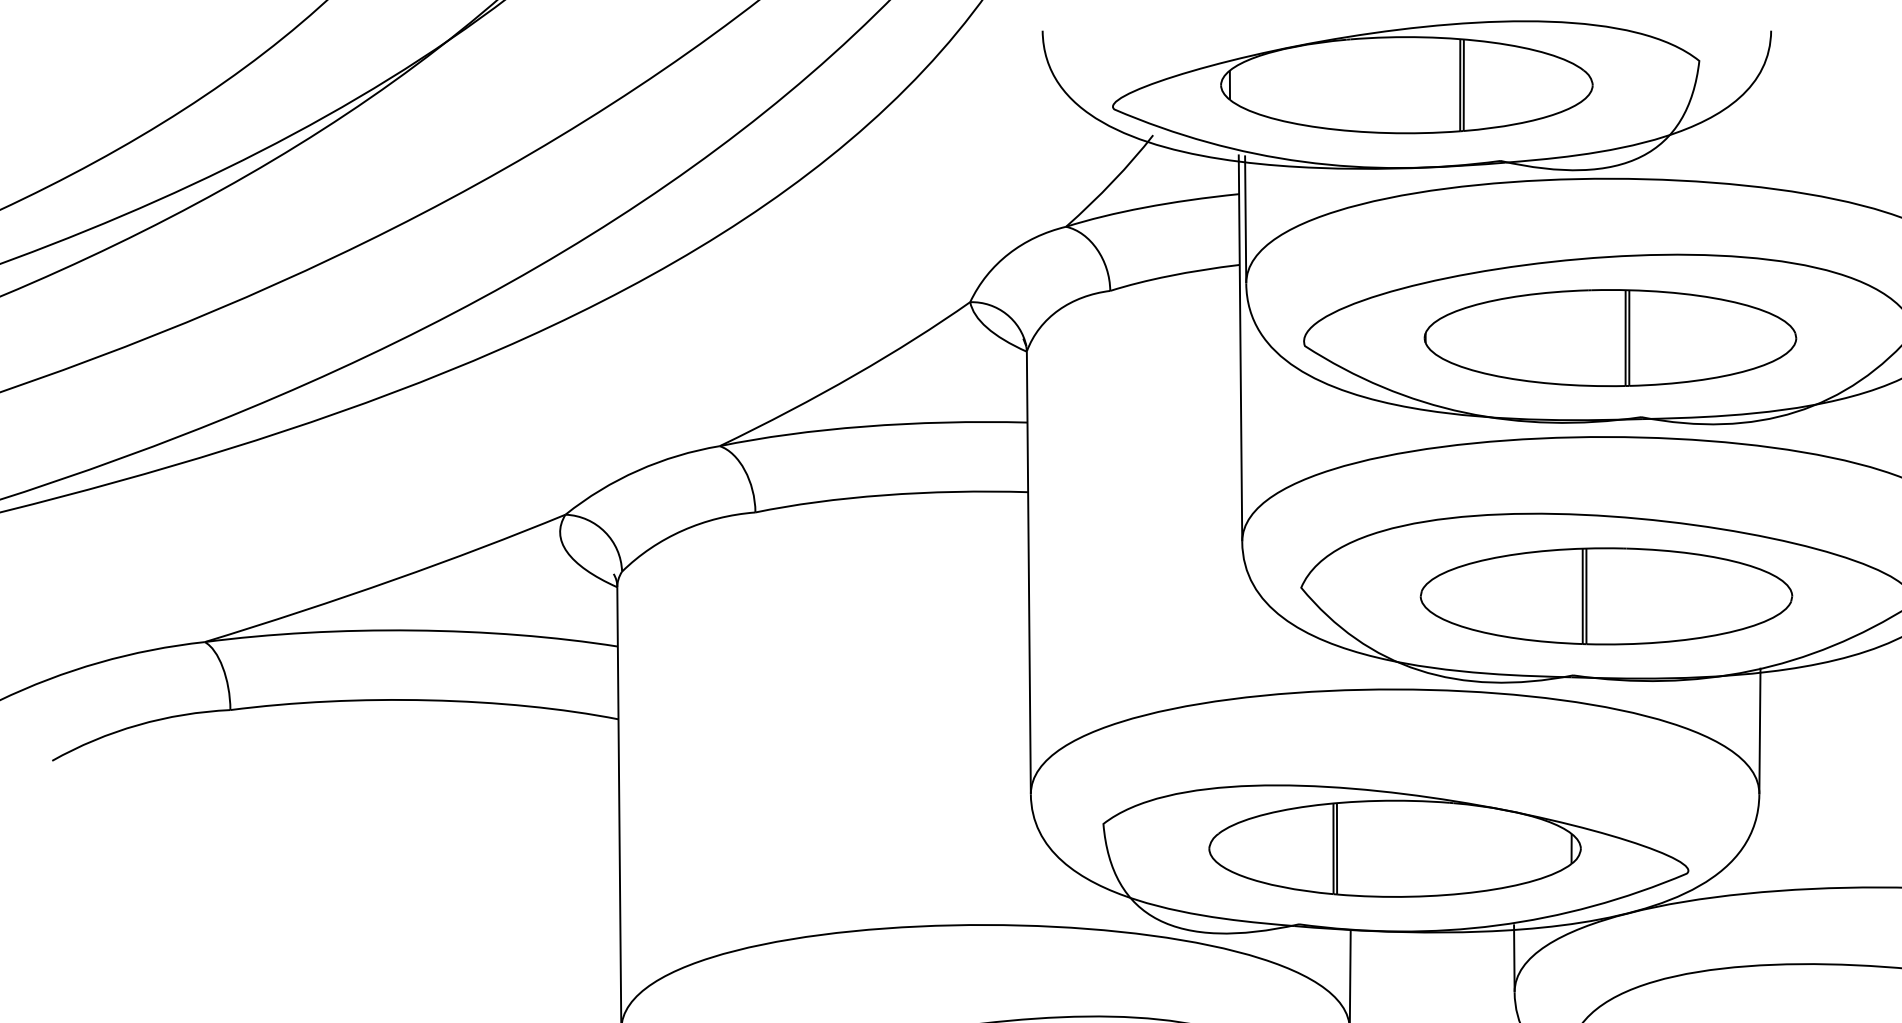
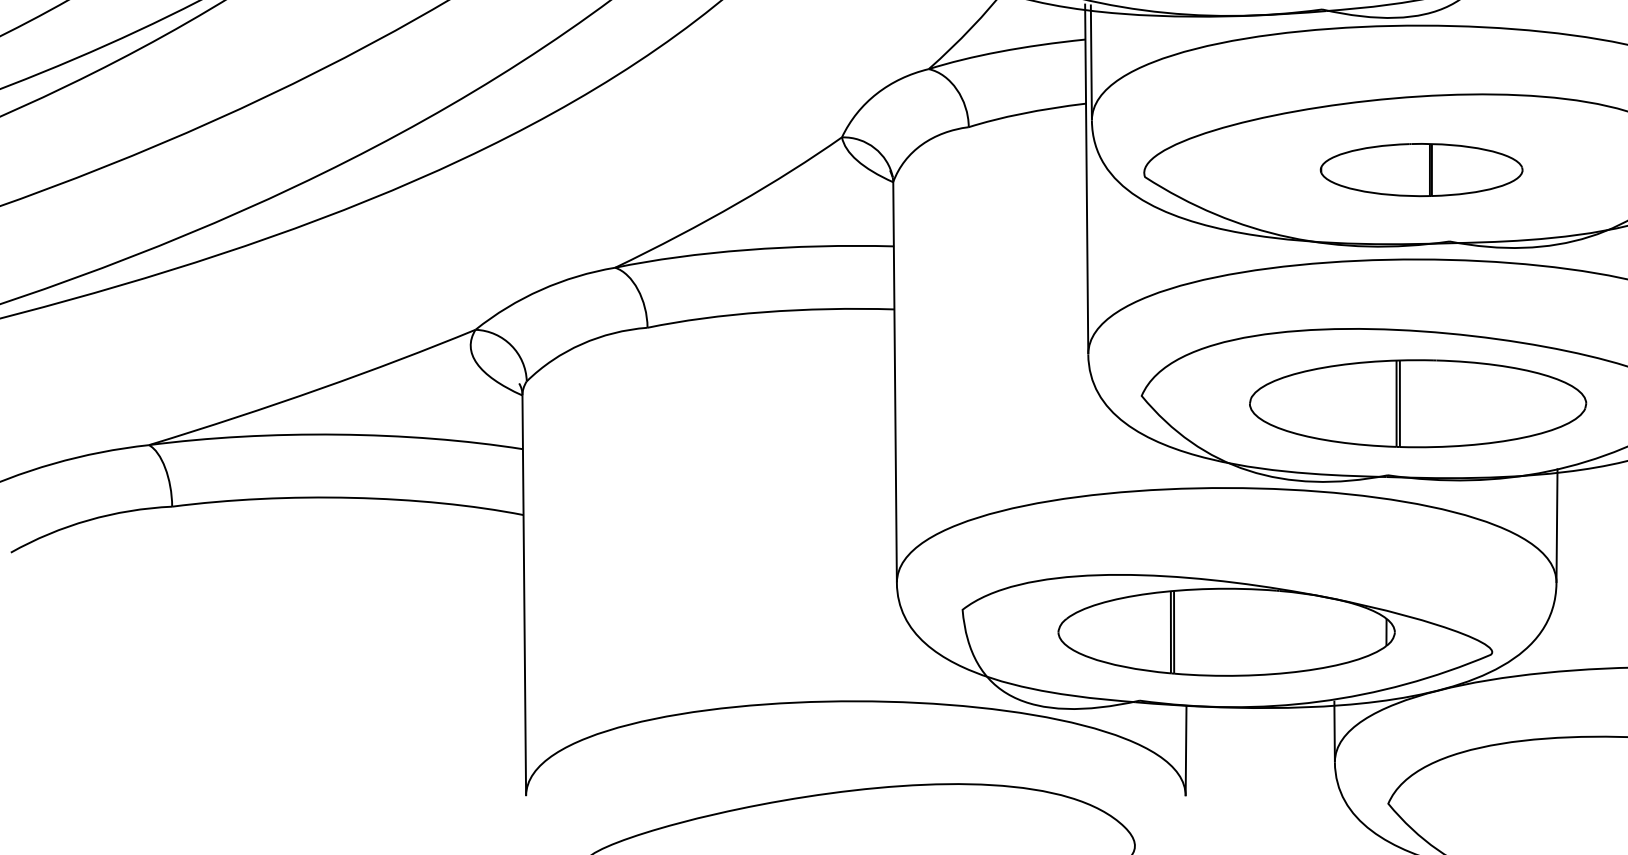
part: (1610, 338) -> (1421, 170), size x0.6

